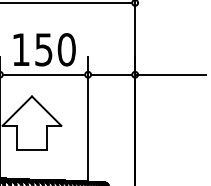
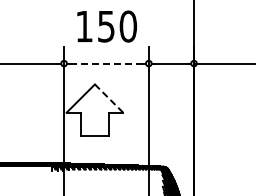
text: (44, 49) -> (106, 26), moved
line: (44, 74) -> (106, 63), solid -> dashed
line: (47, 111) -> (109, 98), solid -> dashed

